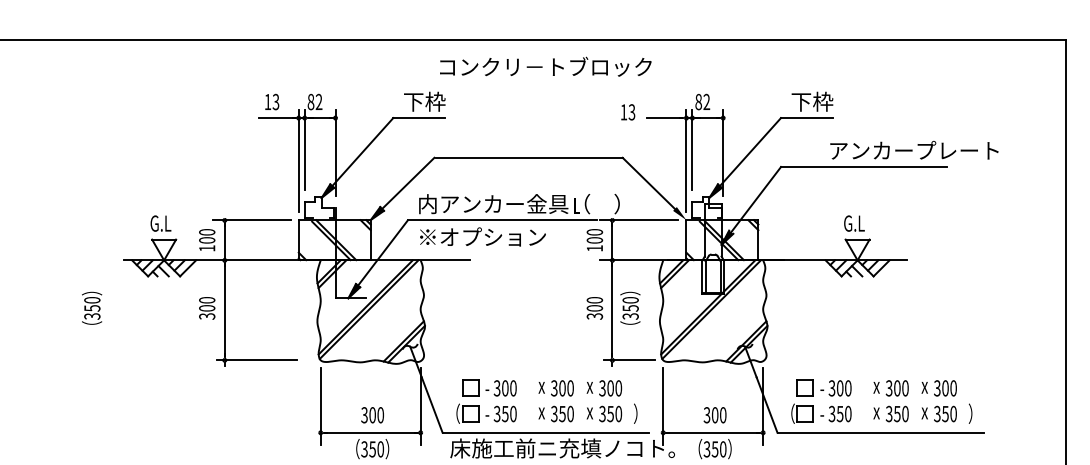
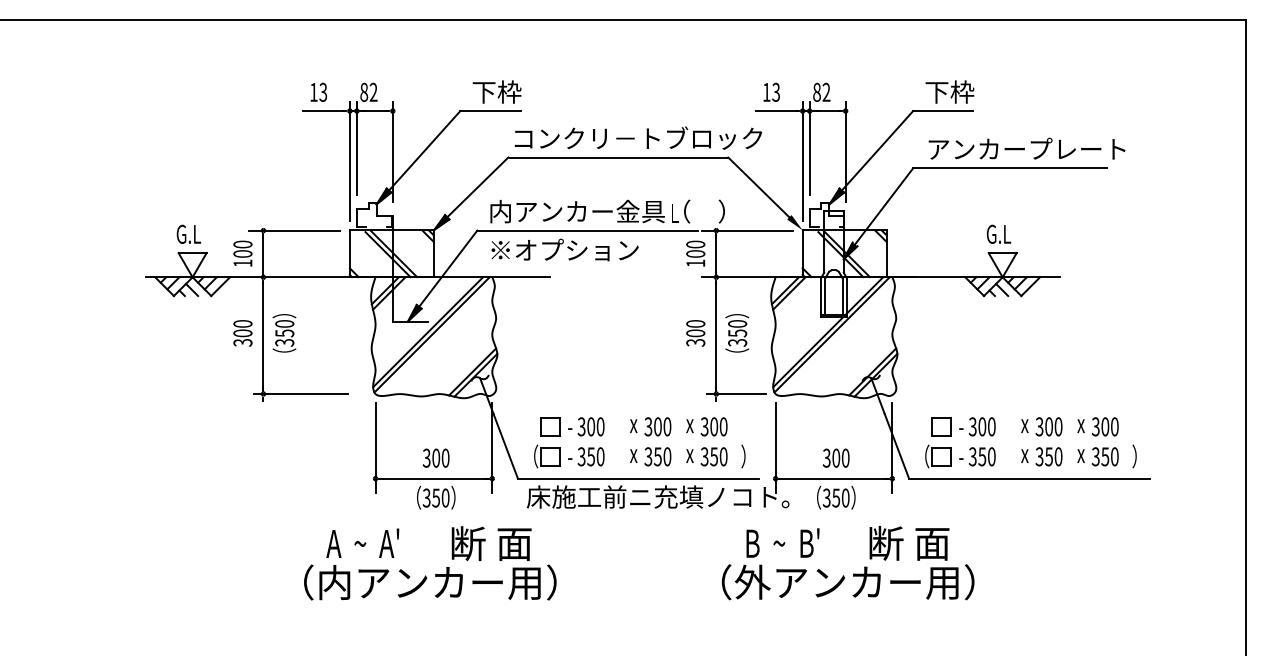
text: (545, 66) -> (638, 137), moved
text: (628, 111) -> (771, 91), moved
text: (913, 150) -> (1026, 148), moved
text: (92, 308) -> (284, 333), moved

